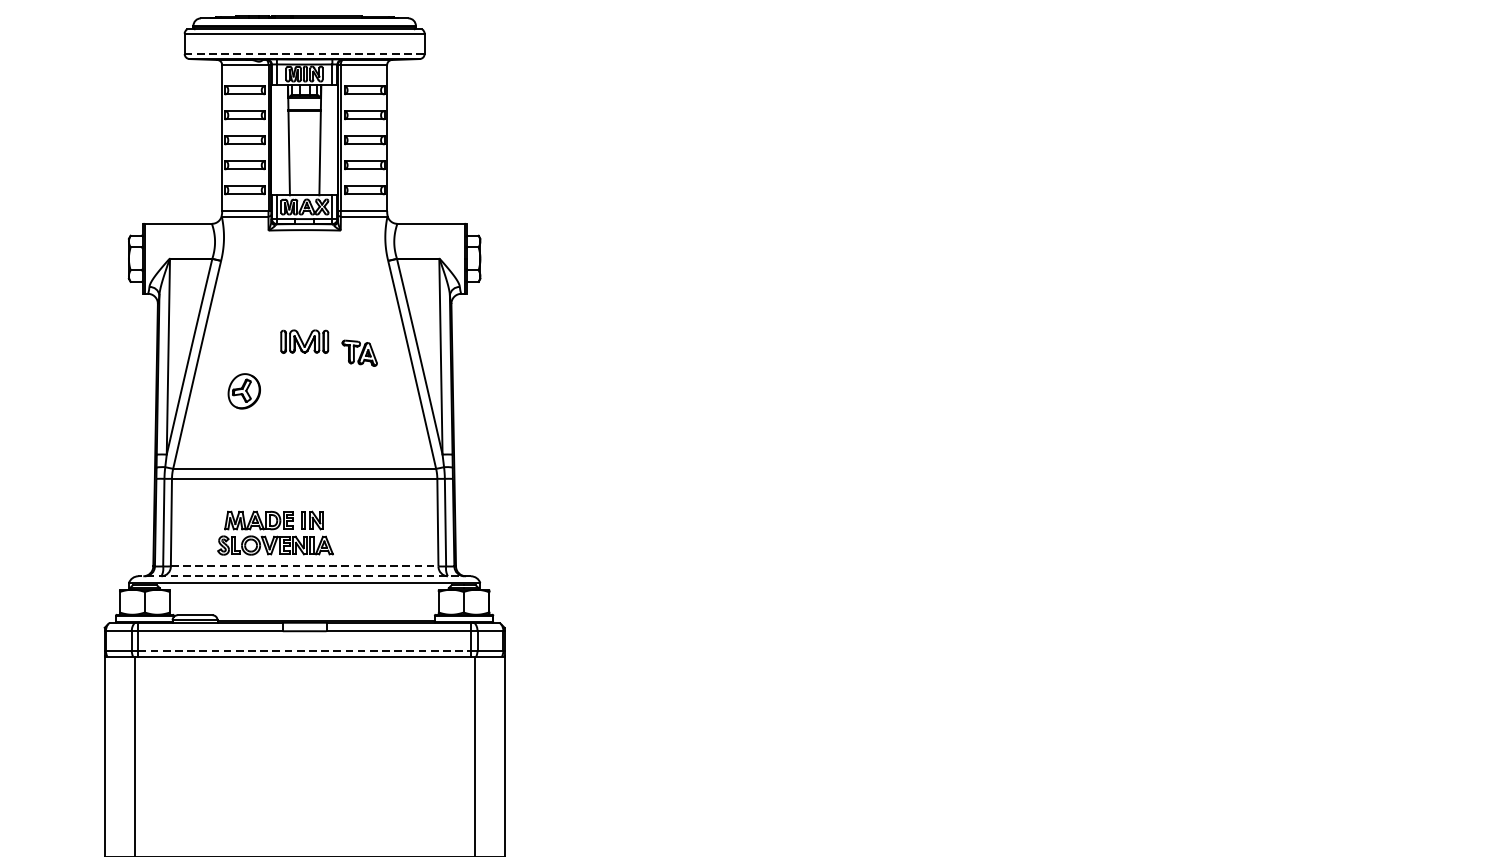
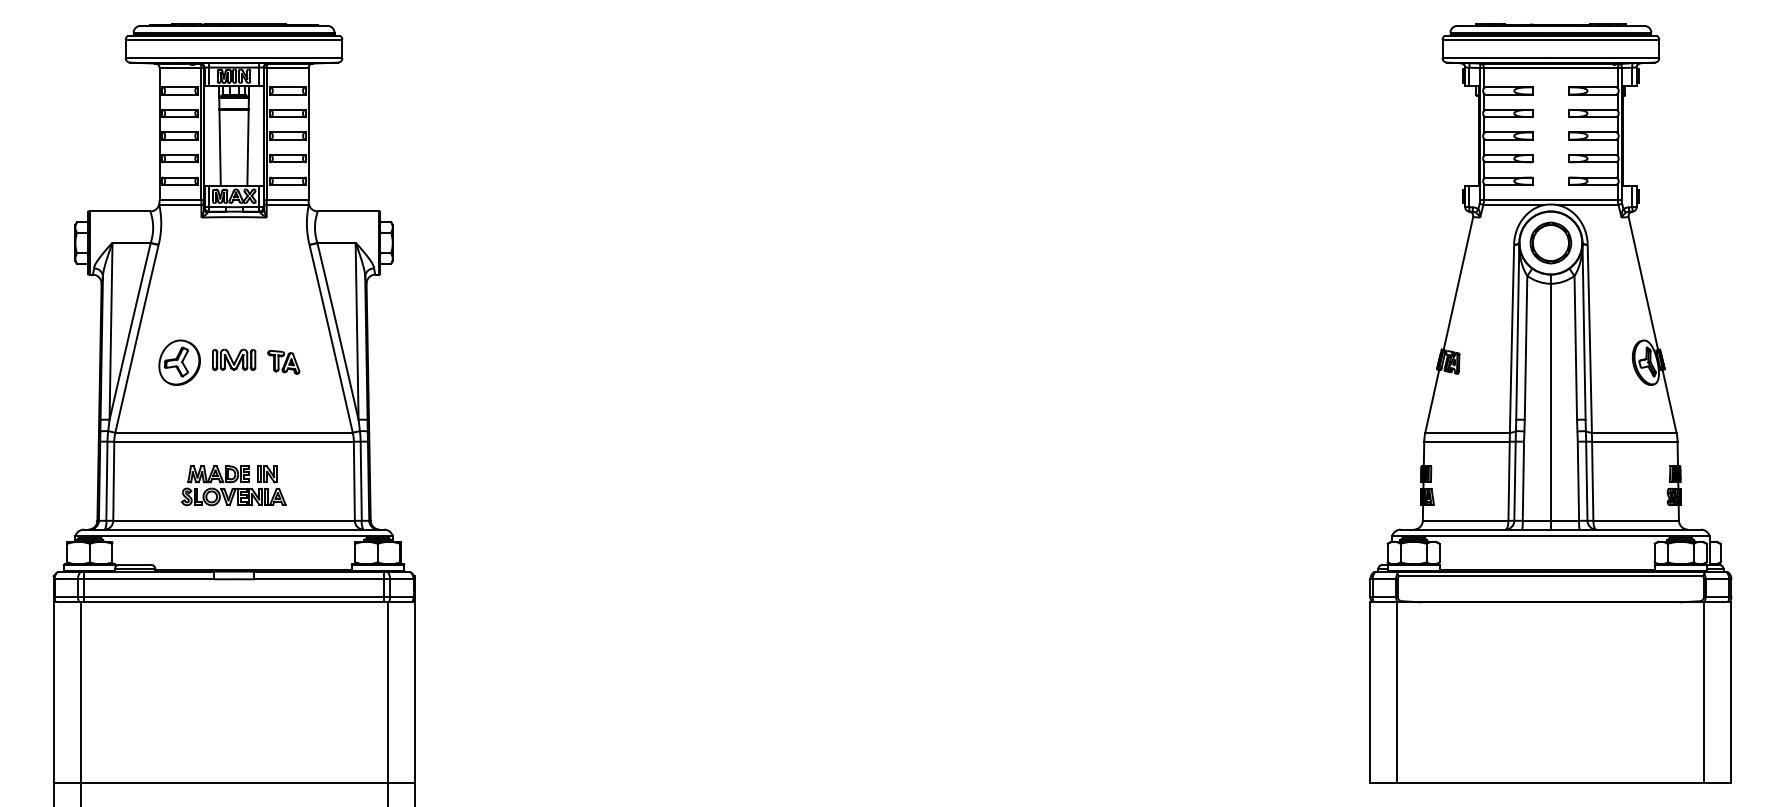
line: (305, 54) -> (234, 58), dashed -> solid
part: (305, 341) -> (234, 359), moved
part: (359, 353) -> (283, 362), moved
part: (244, 391) -> (179, 362), size x1.43
part: (275, 532) -> (233, 485), moved
line: (305, 566) -> (234, 520), dashed -> solid
line: (304, 576) -> (233, 529), dashed -> solid
line: (305, 650) -> (234, 596), dashed -> solid

